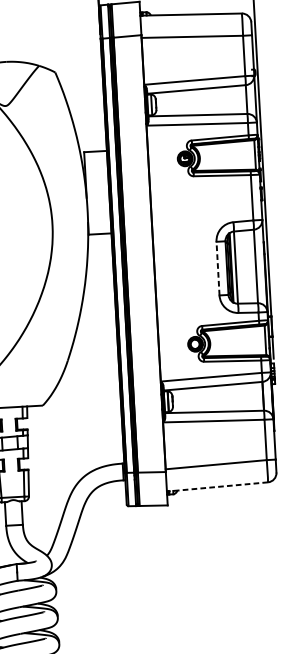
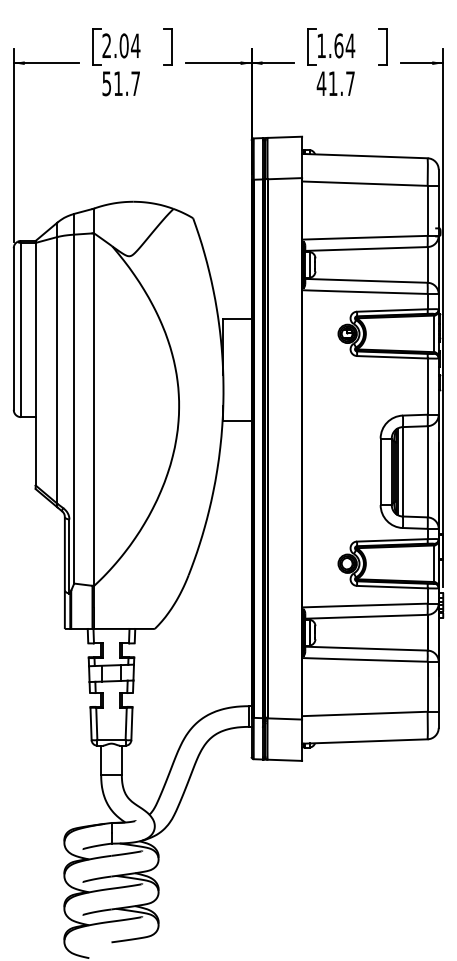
line: (217, 268) -> (380, 471), dashed -> solid
line: (217, 486) -> (364, 741), dashed -> solid

